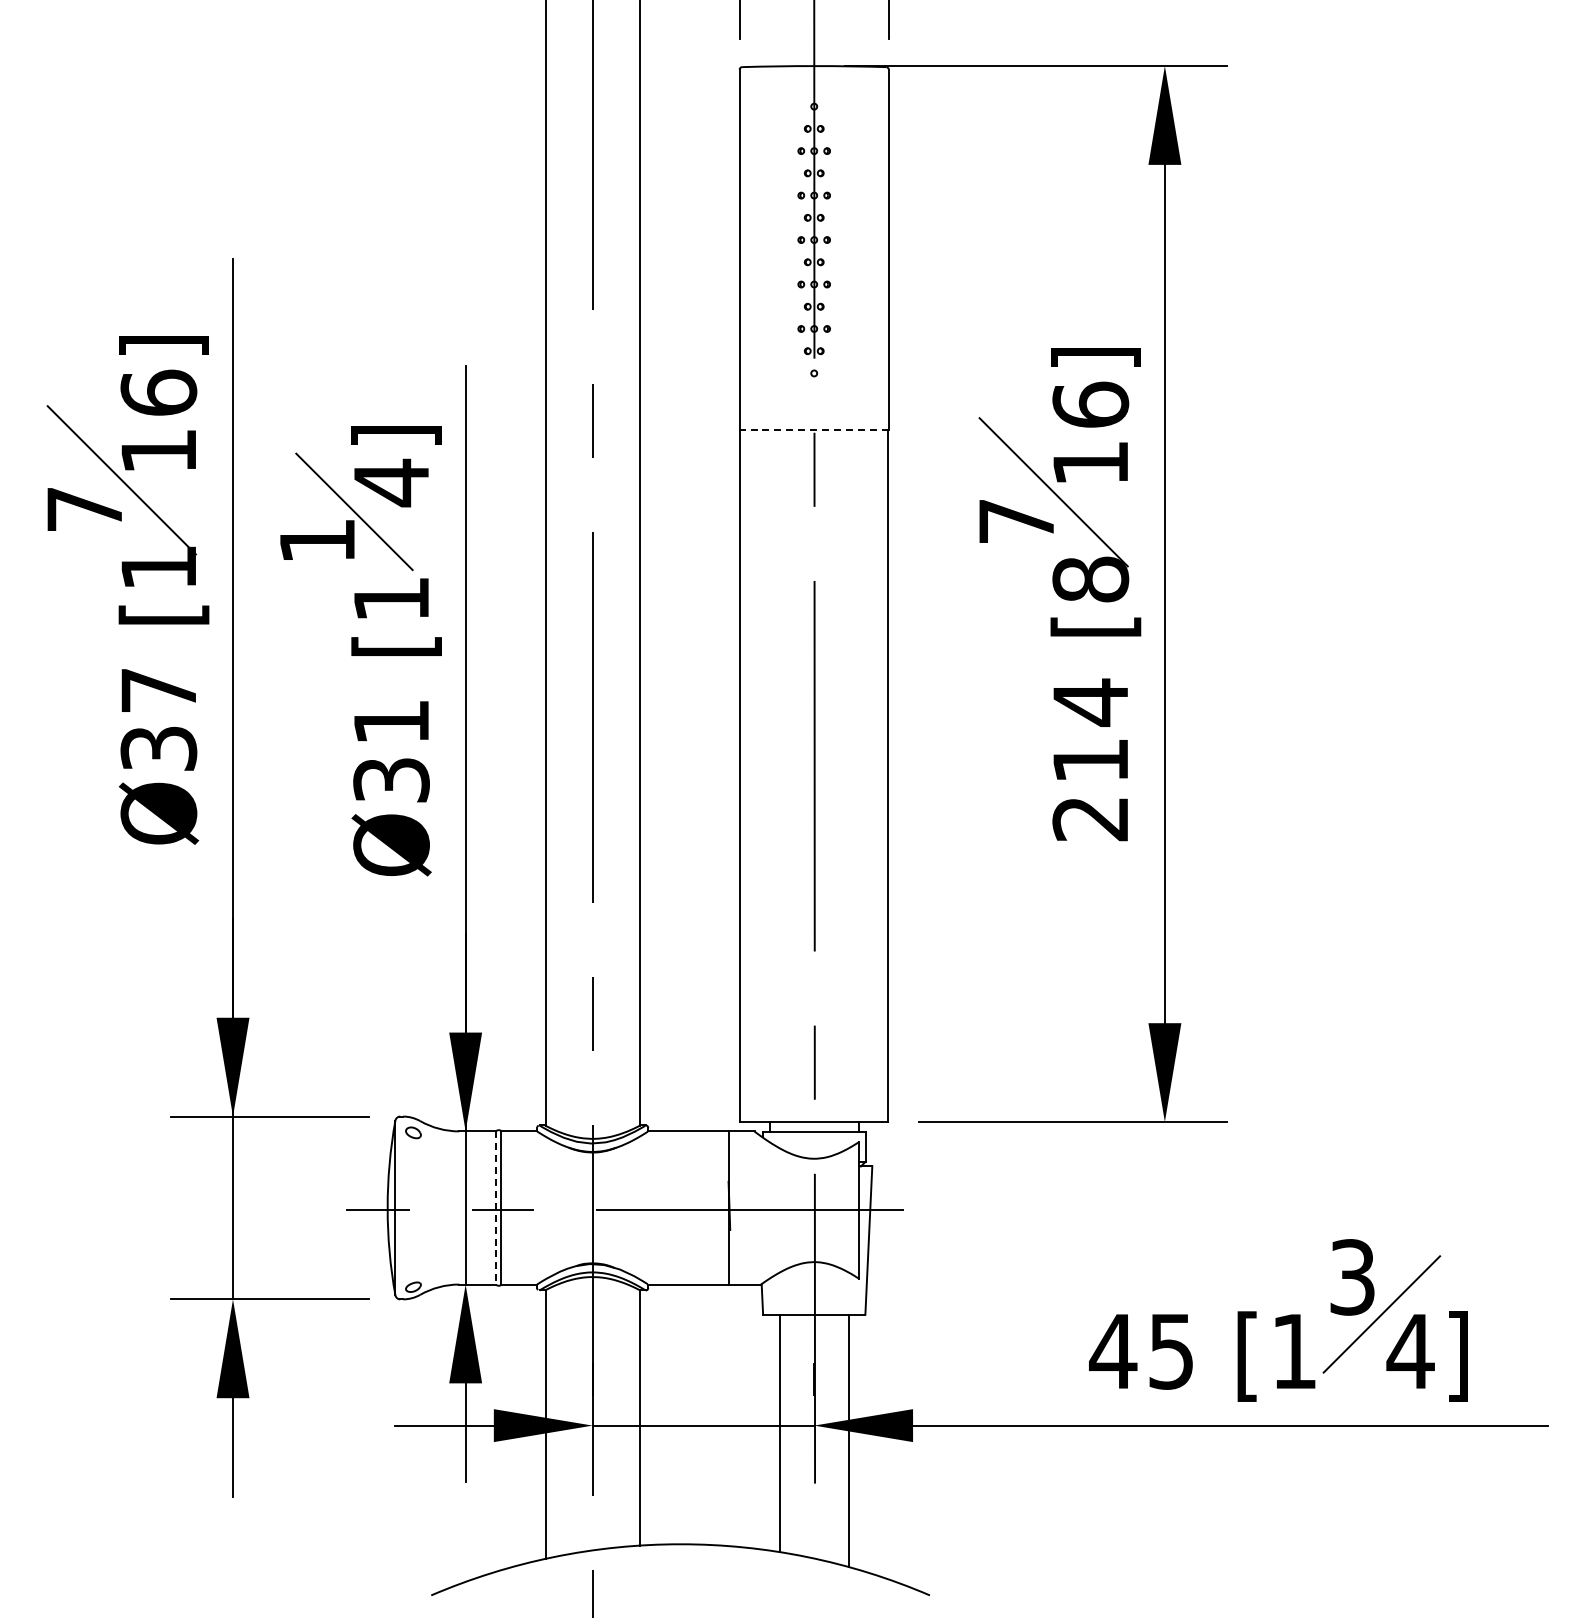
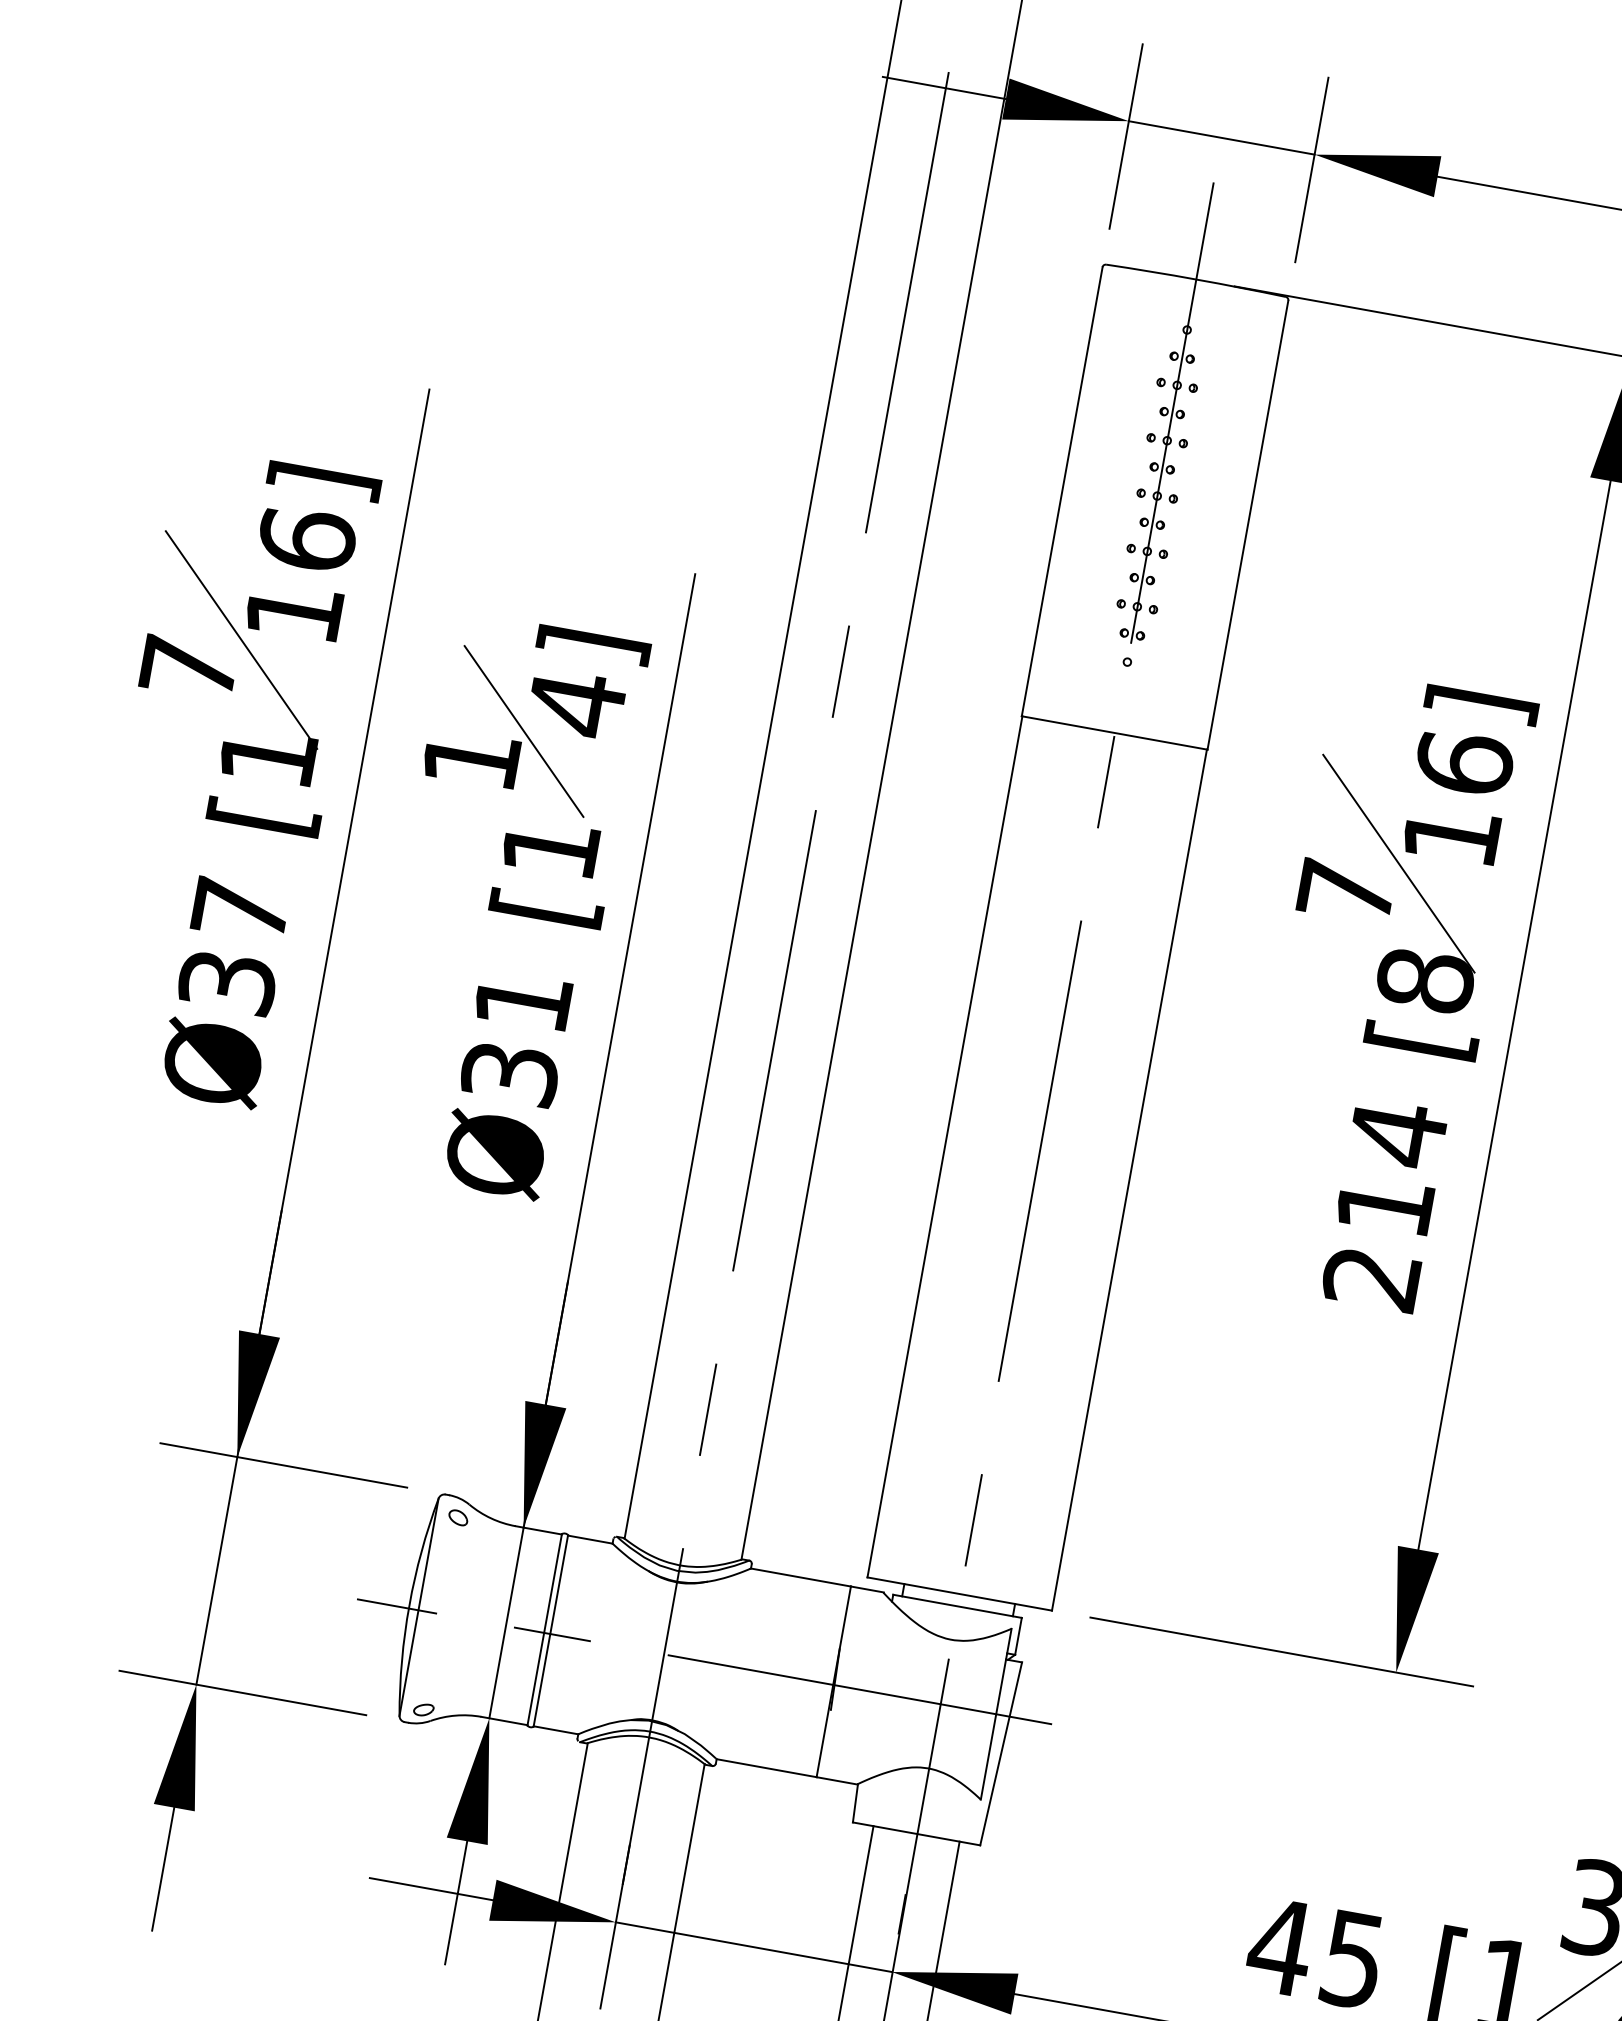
line: (814, 430) -> (1114, 733), dashed -> solid
line: (496, 1207) -> (545, 1629), dashed -> solid

